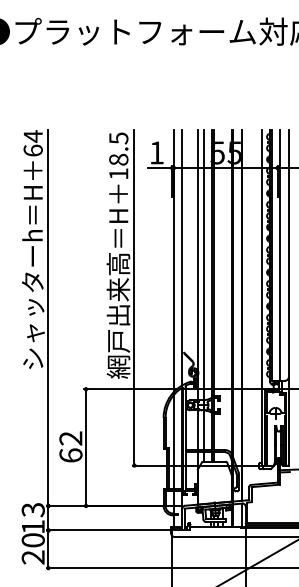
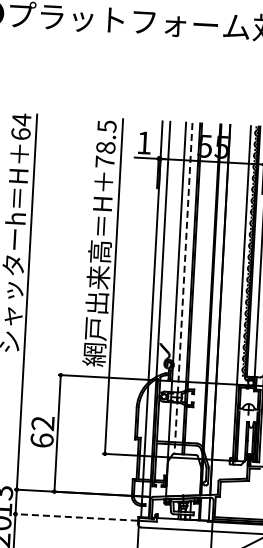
text: (118, 173) -> (104, 161), 18.5 -> 78.5
line: (203, 296) -> (183, 288), solid -> dashed
line: (108, 530) -> (75, 517), solid -> dashed

